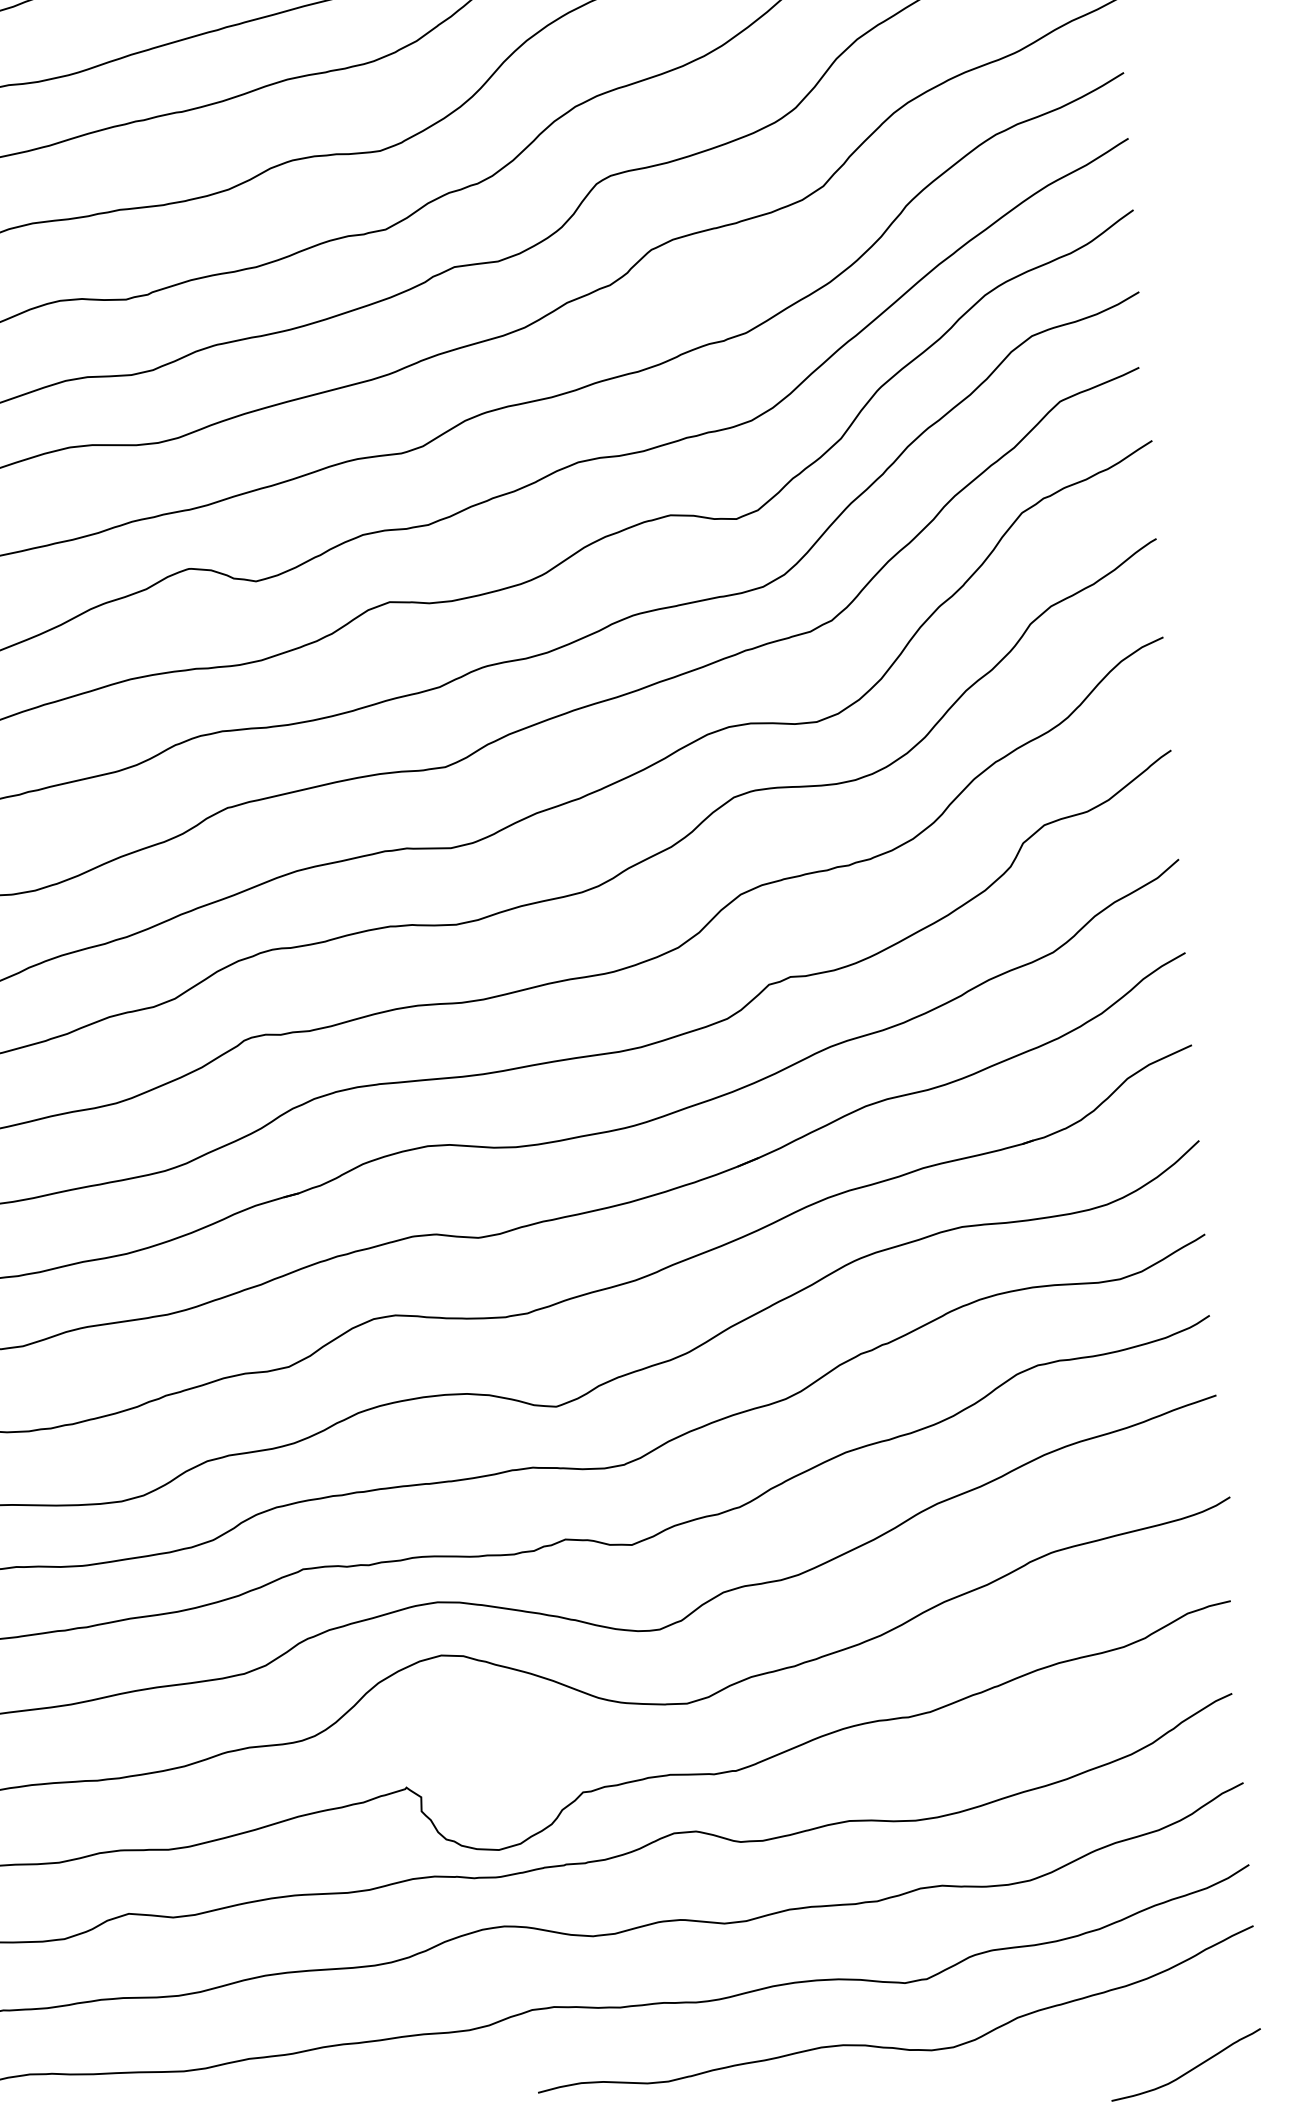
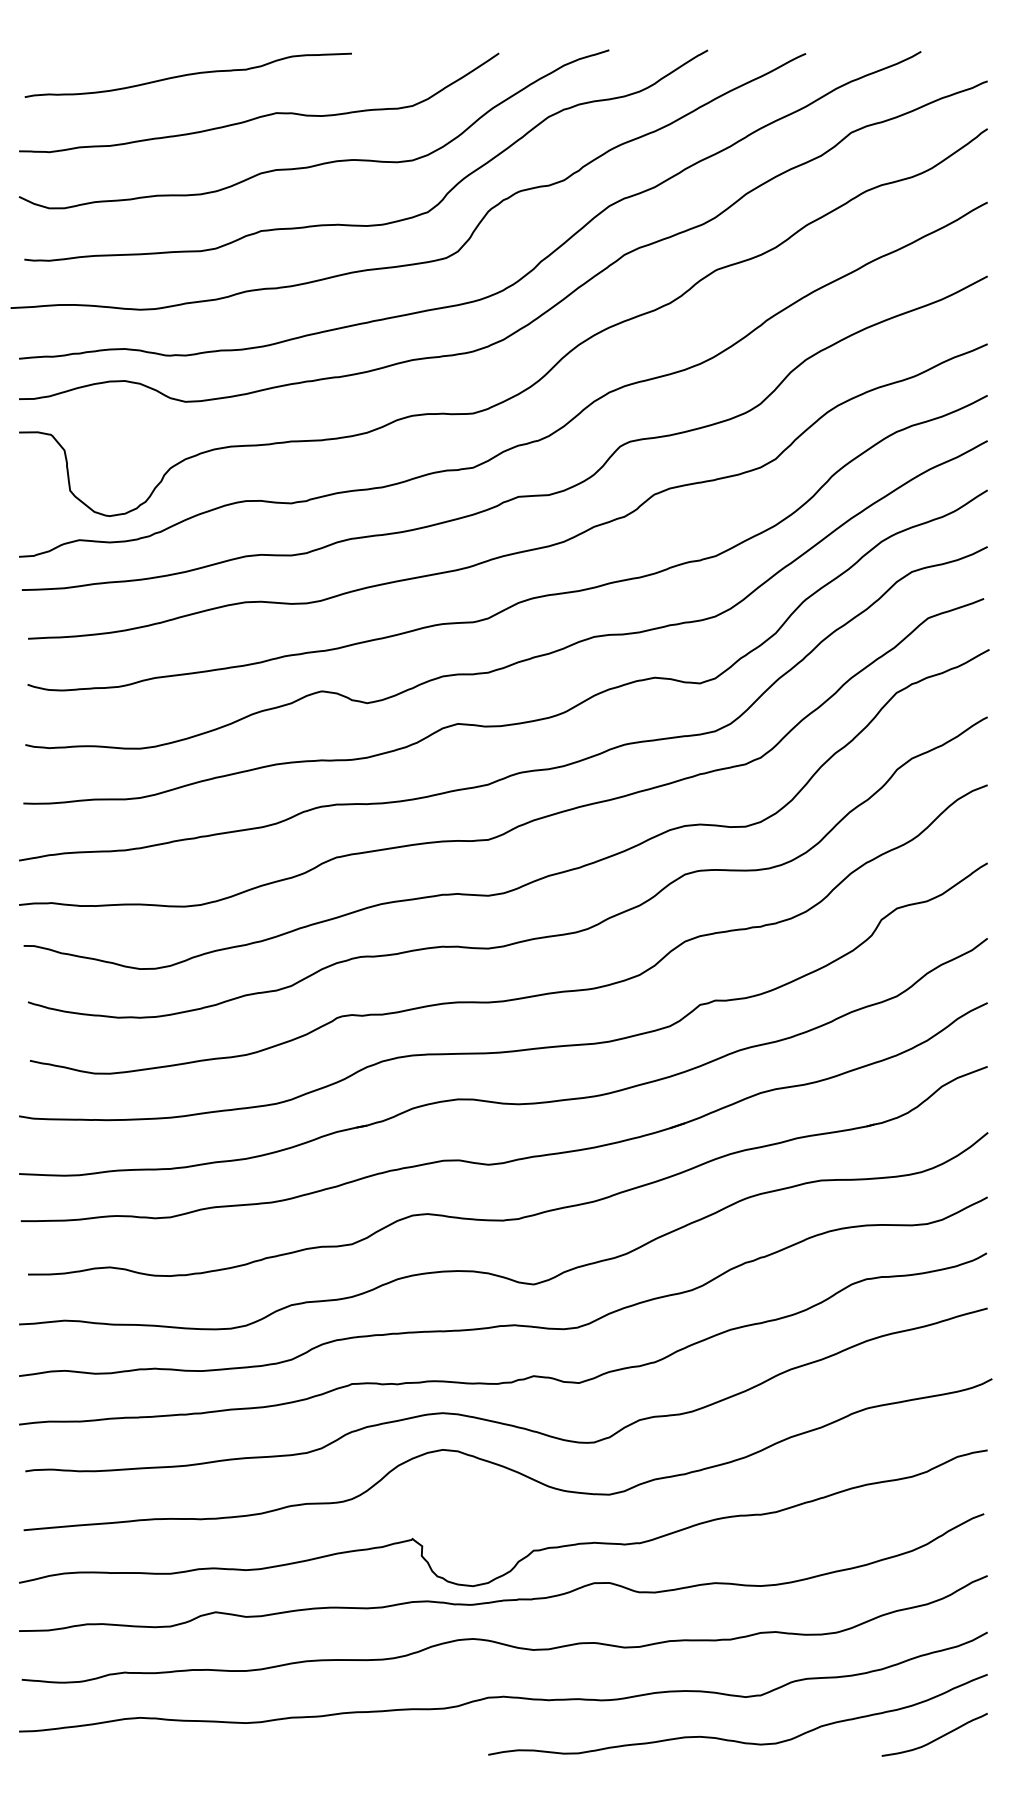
curve: (1190, 2068) -> (937, 1737), moved

